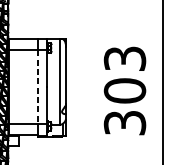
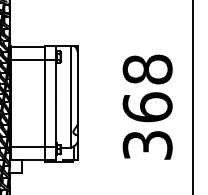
text: (124, 74) -> (147, 88), 303 -> 368
line: (38, 87) -> (45, 103), dashed -> solid

